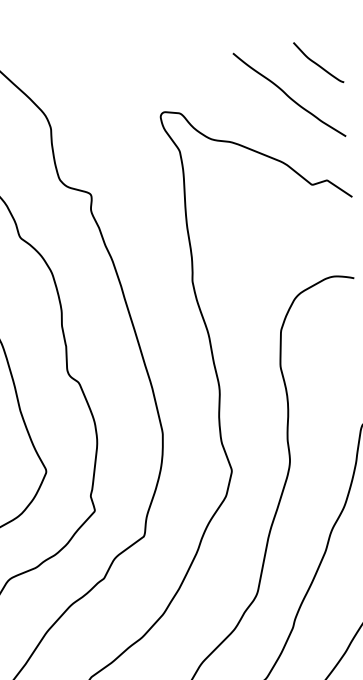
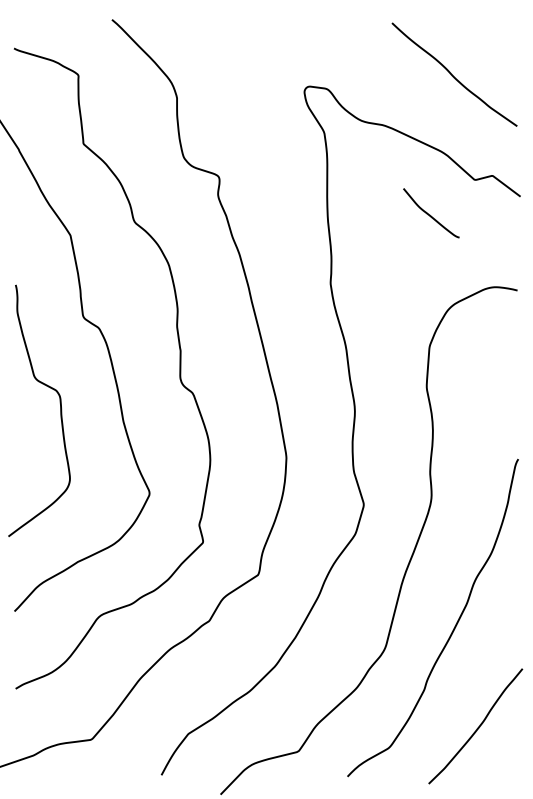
curve: (317, 63) -> (430, 214), moved

